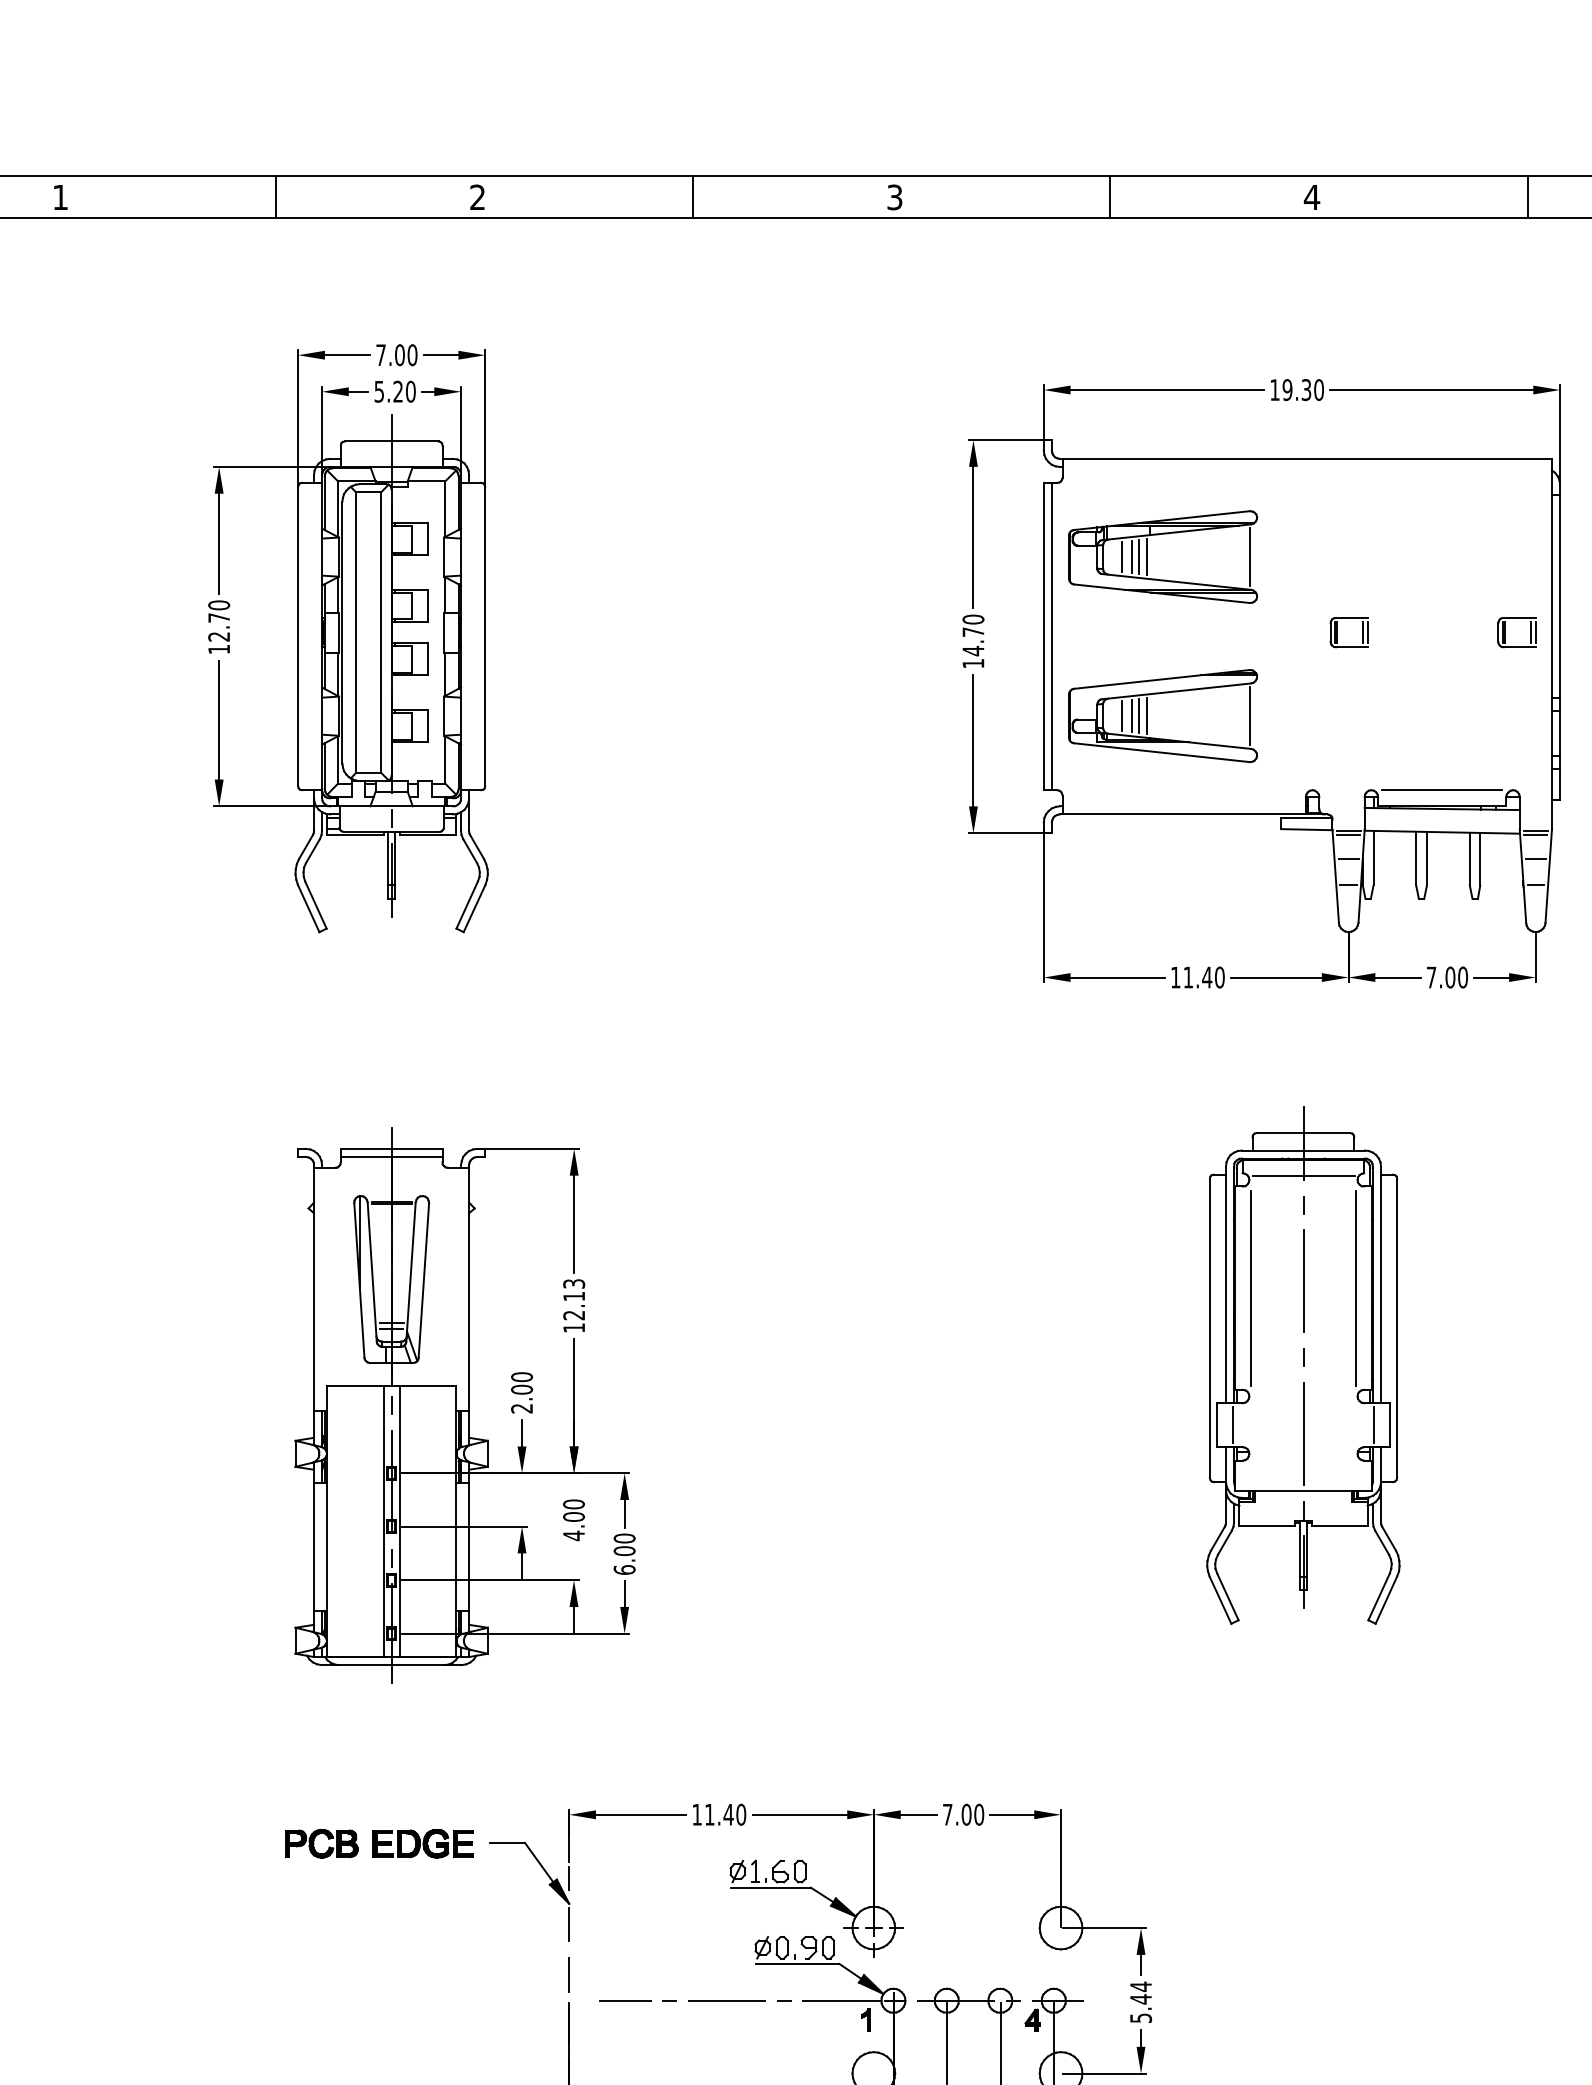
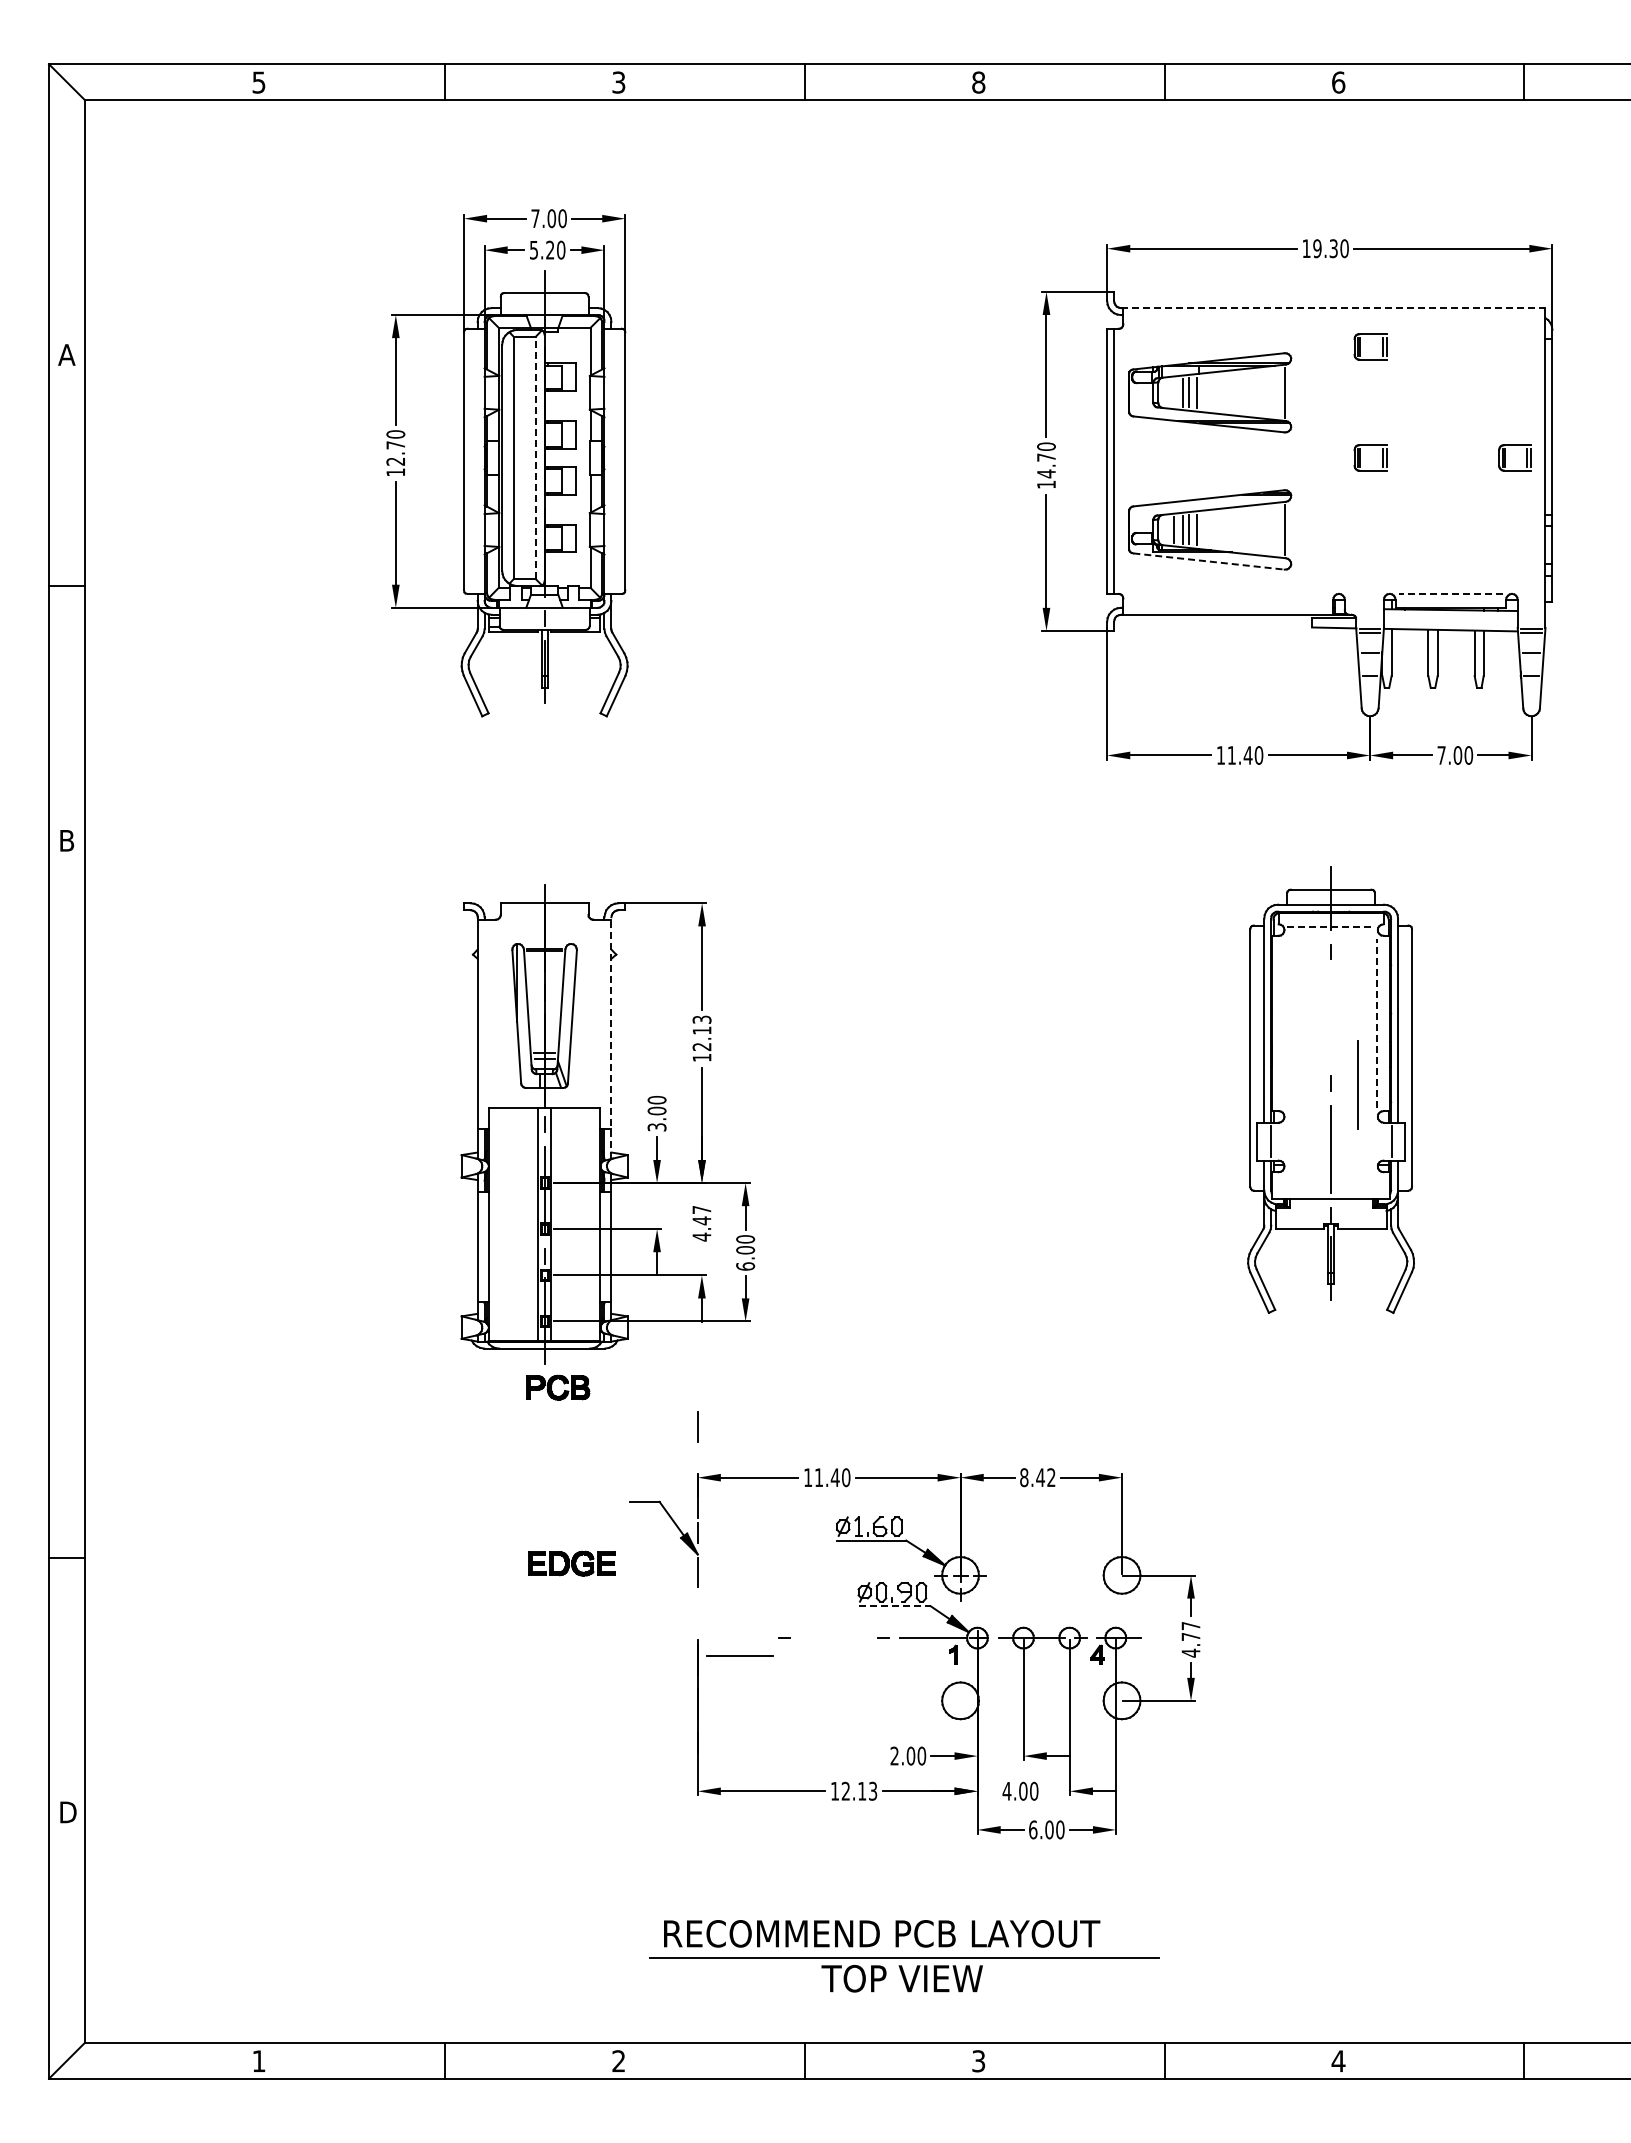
text: (59, 197) -> (258, 82), 1 -> 5
text: (477, 197) -> (618, 82), 2 -> 3
text: (894, 197) -> (978, 82), 3 -> 8
text: (1311, 197) -> (1338, 82), 4 -> 6
line: (1306, 459) -> (1333, 308), solid -> dashed
part: (1337, 503) -> (1360, 346), added
line: (1121, 556) -> (1174, 392), removed
line: (381, 632) -> (535, 457), solid -> dashed
line: (1162, 752) -> (1209, 561), solid -> dashed
line: (1441, 789) -> (1450, 593), solid -> dashed
line: (391, 1157) -> (544, 910), removed
line: (1303, 1175) -> (1331, 926), solid -> dashed
line: (1302, 1281) -> (1357, 1084), moved
line: (1356, 1287) -> (1376, 1022), solid -> dashed
line: (1250, 1288) -> (1285, 1023), removed
line: (469, 1305) -> (611, 1038), solid -> dashed
text: (522, 1408) -> (657, 1127), 2.00 -> 3.00
text: (573, 1510) -> (701, 1215), 4.00 -> 4.47
text: (963, 1814) -> (1037, 1477), 7.00 -> 8.42
part: (327, 1838) -> (563, 1383), moved
part: (422, 1843) -> (571, 1563), moved
line: (798, 1964) -> (895, 1606), solid -> dashed
line: (568, 1974) -> (697, 1426), moved
line: (624, 2000) -> (745, 1637), removed
line: (726, 2000) -> (739, 1655), moved
text: (1140, 2002) -> (1190, 1639), 5.44 -> 4.77

